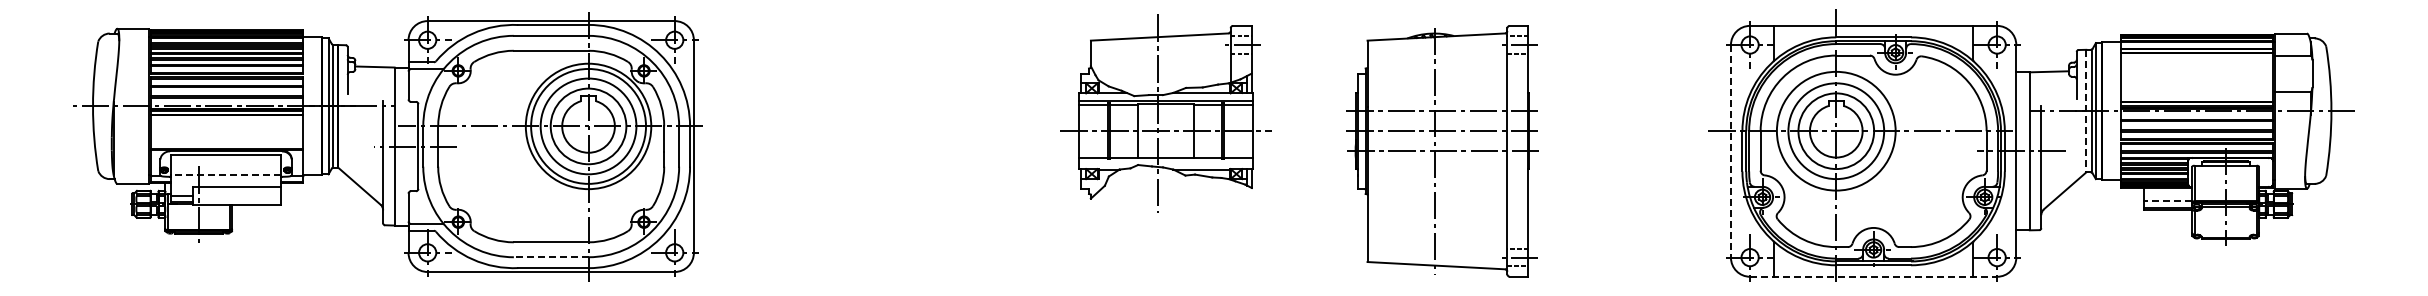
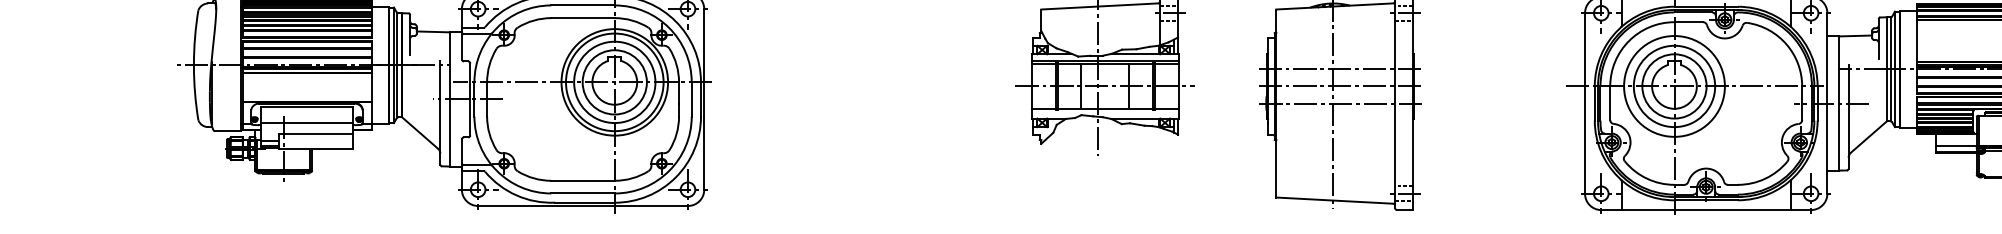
line: (2086, 111) -> (1886, 69), dashed -> solid
line: (1730, 151) -> (1584, 103), dashed -> solid
line: (226, 174) -> (307, 123), dashed -> solid
line: (2167, 201) -> (1955, 146), dashed -> solid
line: (550, 257) -> (582, 193), dashed -> solid
line: (1873, 276) -> (1706, 209), dashed -> solid

